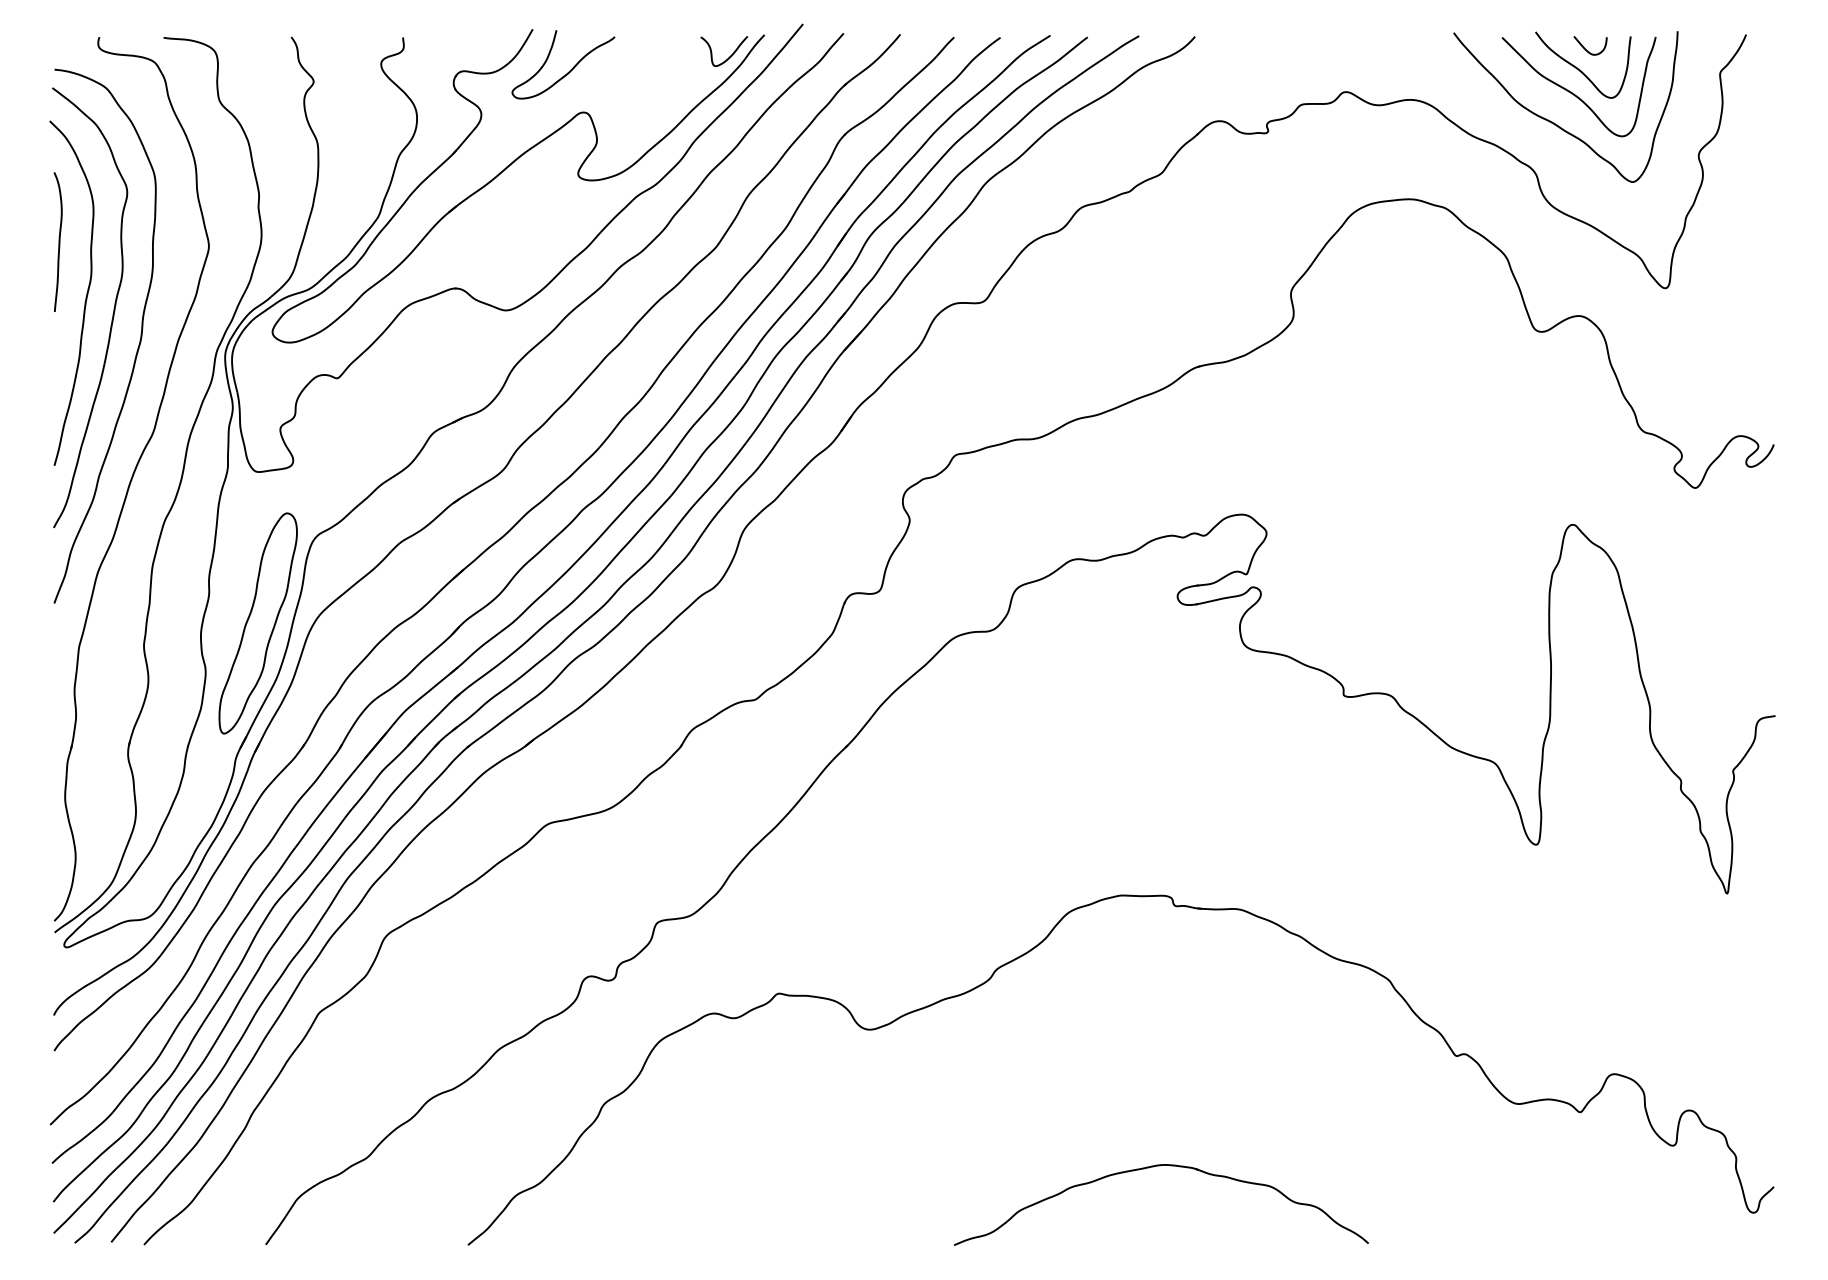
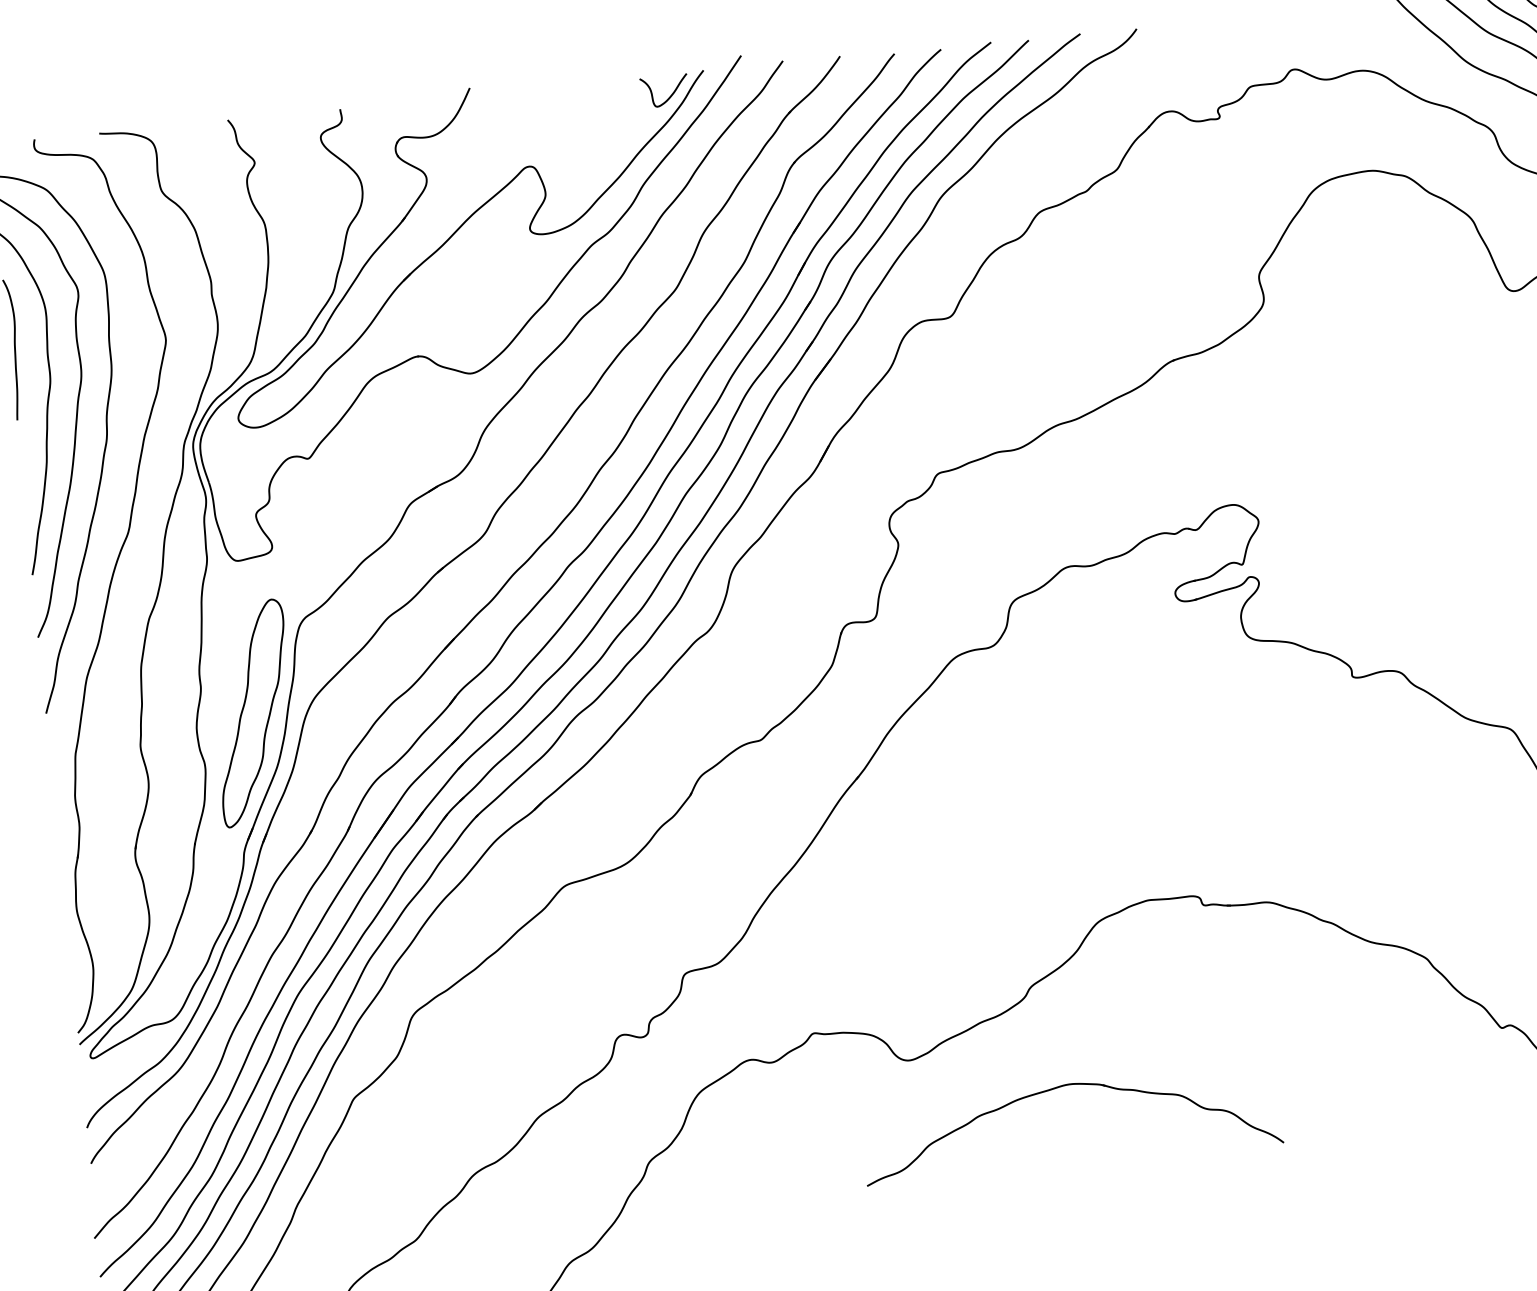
curve: (569, 70) -> (510, 125), removed
part: (1153, 1167) -> (1059, 1087), moved

